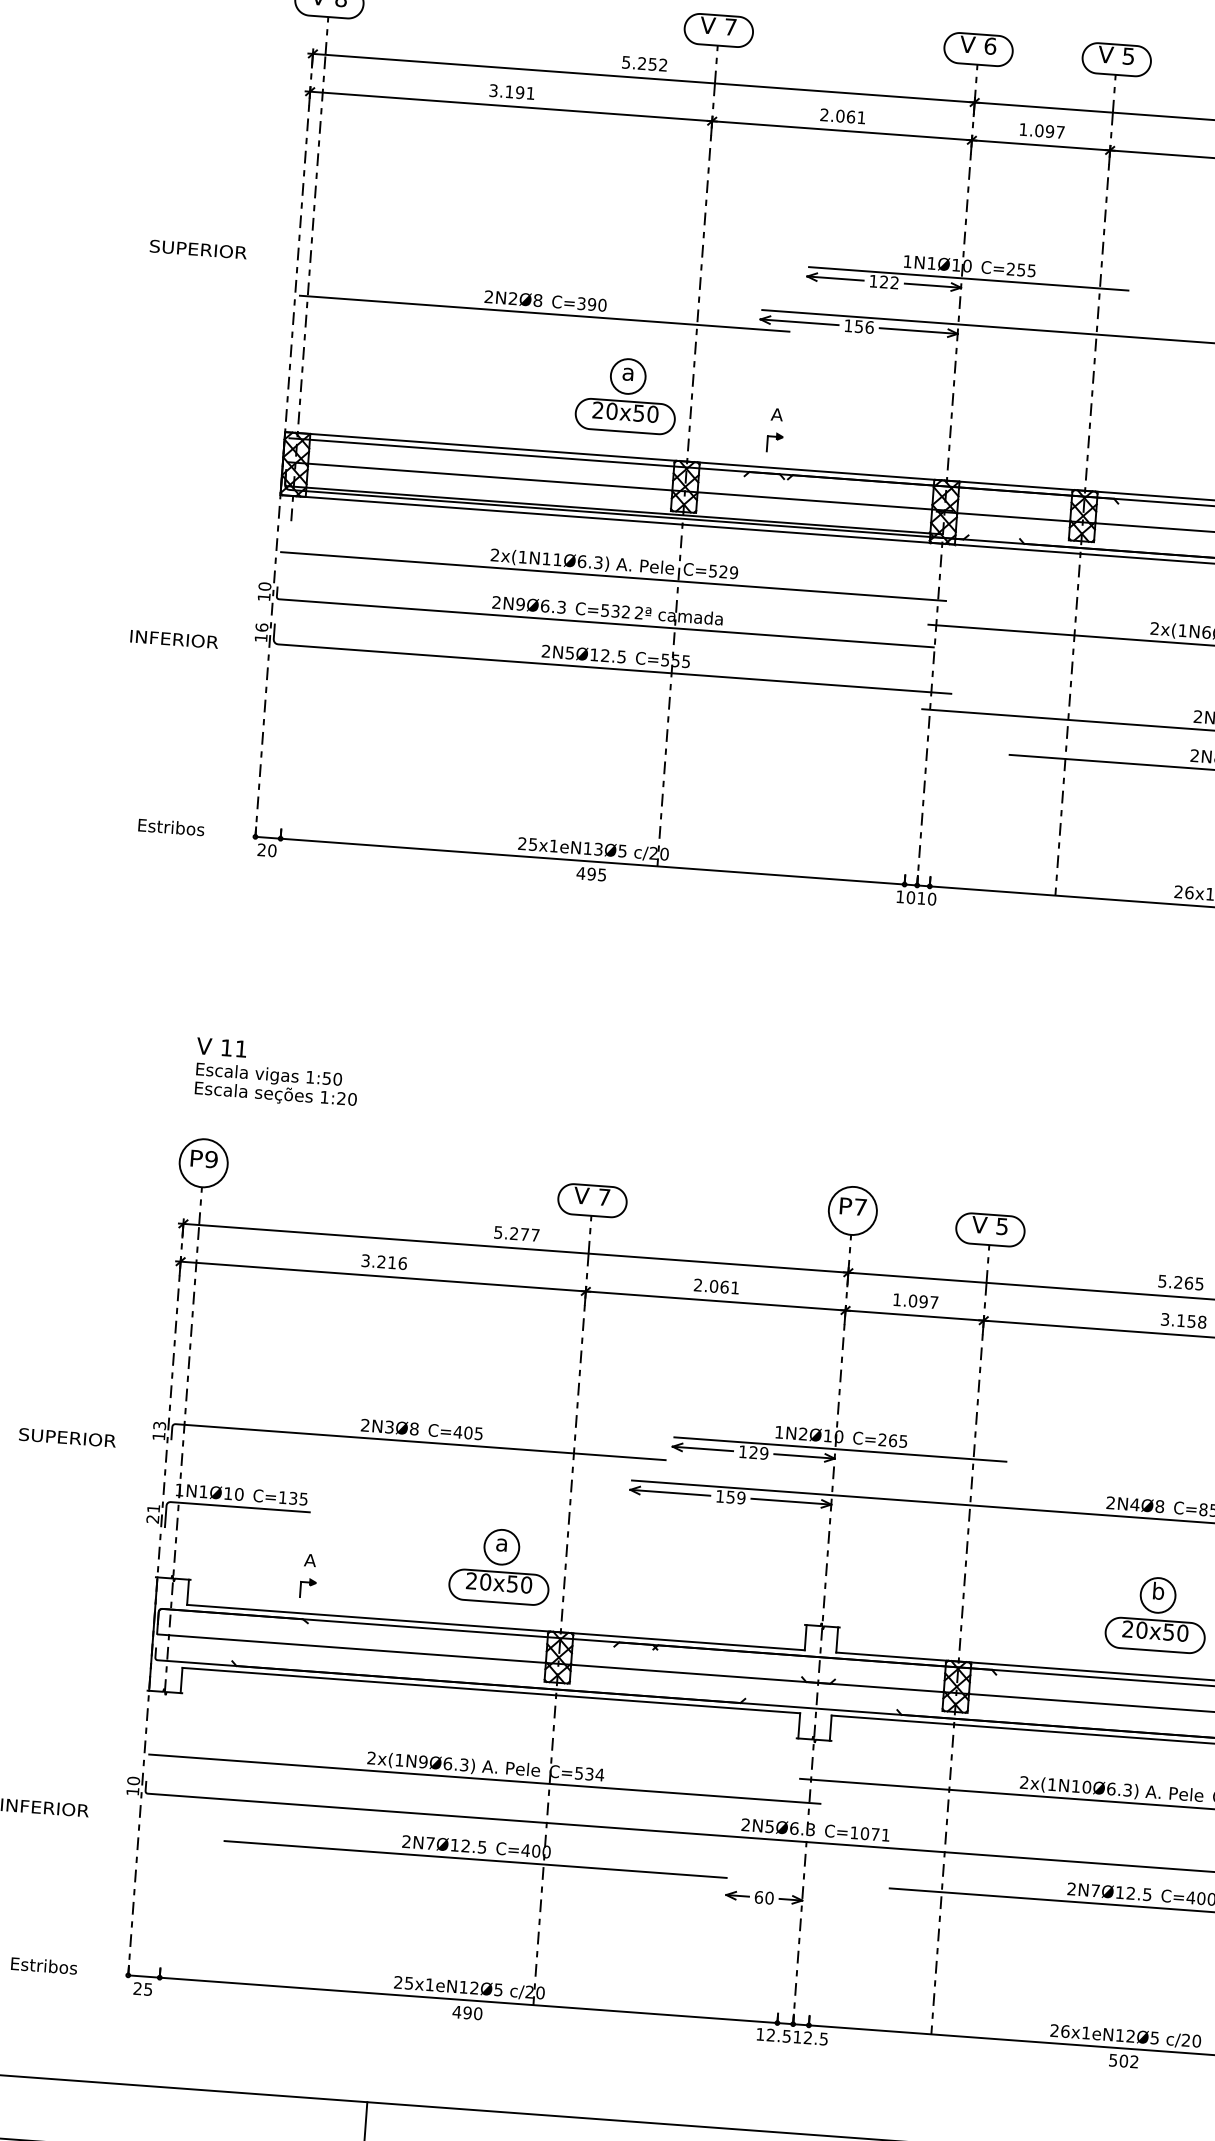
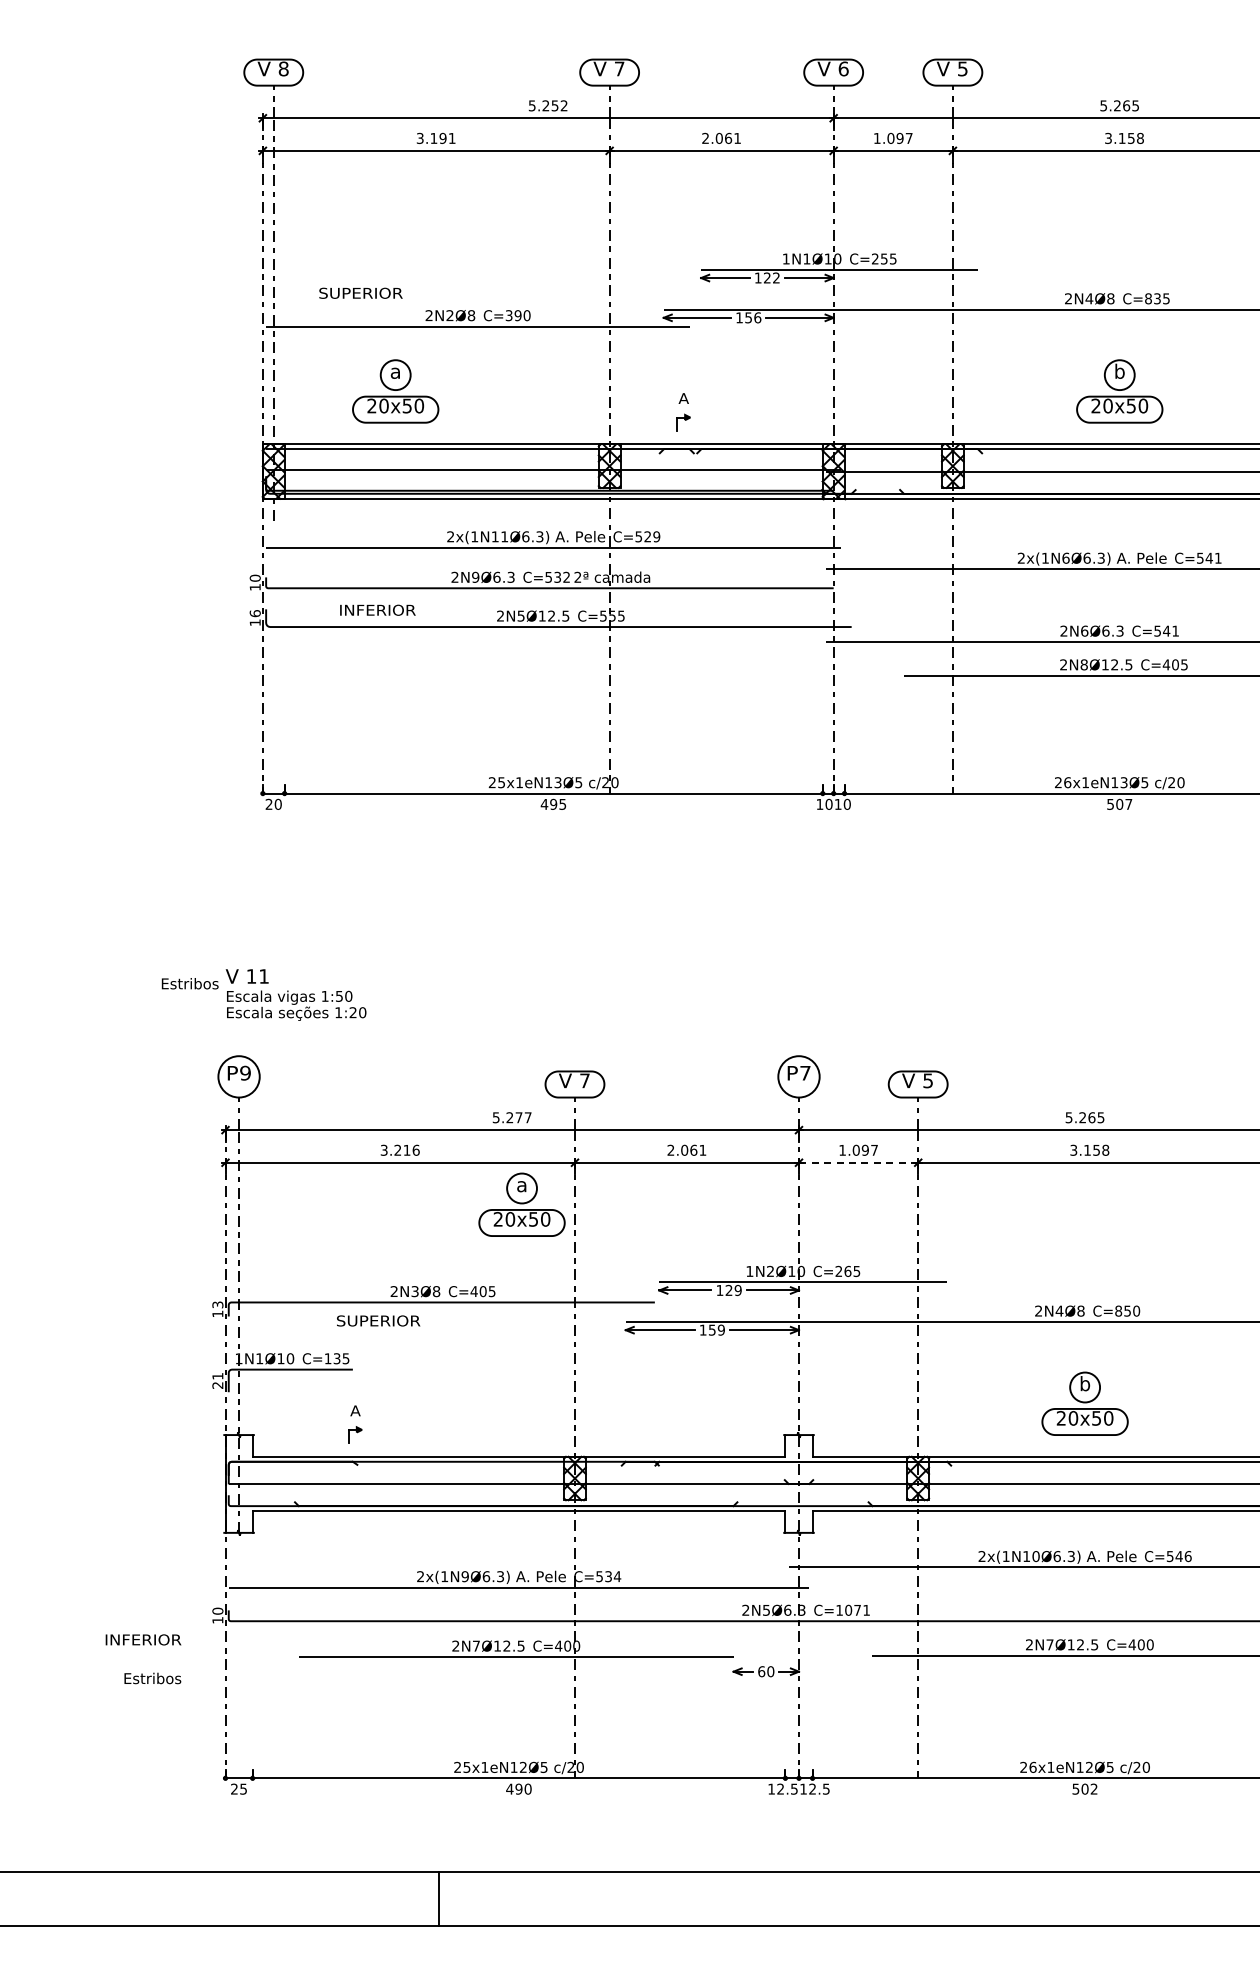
text: (197, 248) -> (360, 292), moved
part: (626, 395) -> (395, 391), moved
text: (173, 638) -> (377, 609), moved
text: (170, 827) -> (189, 983), moved
line: (914, 1315) -> (858, 1162), solid -> dashed
text: (67, 1437) -> (378, 1320), moved
part: (499, 1565) -> (521, 1204), moved
text: (43, 1965) -> (152, 1678), moved

